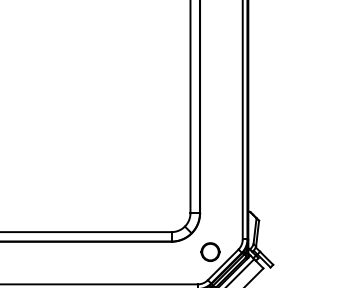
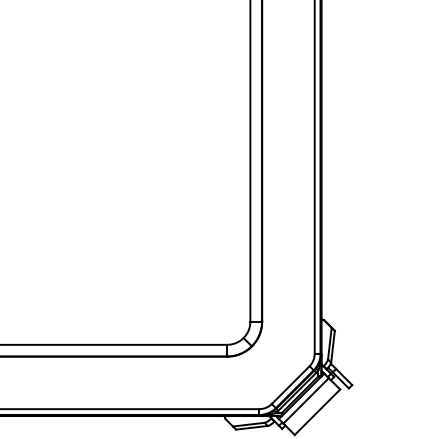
part: (210, 252) -> (274, 369), removed

